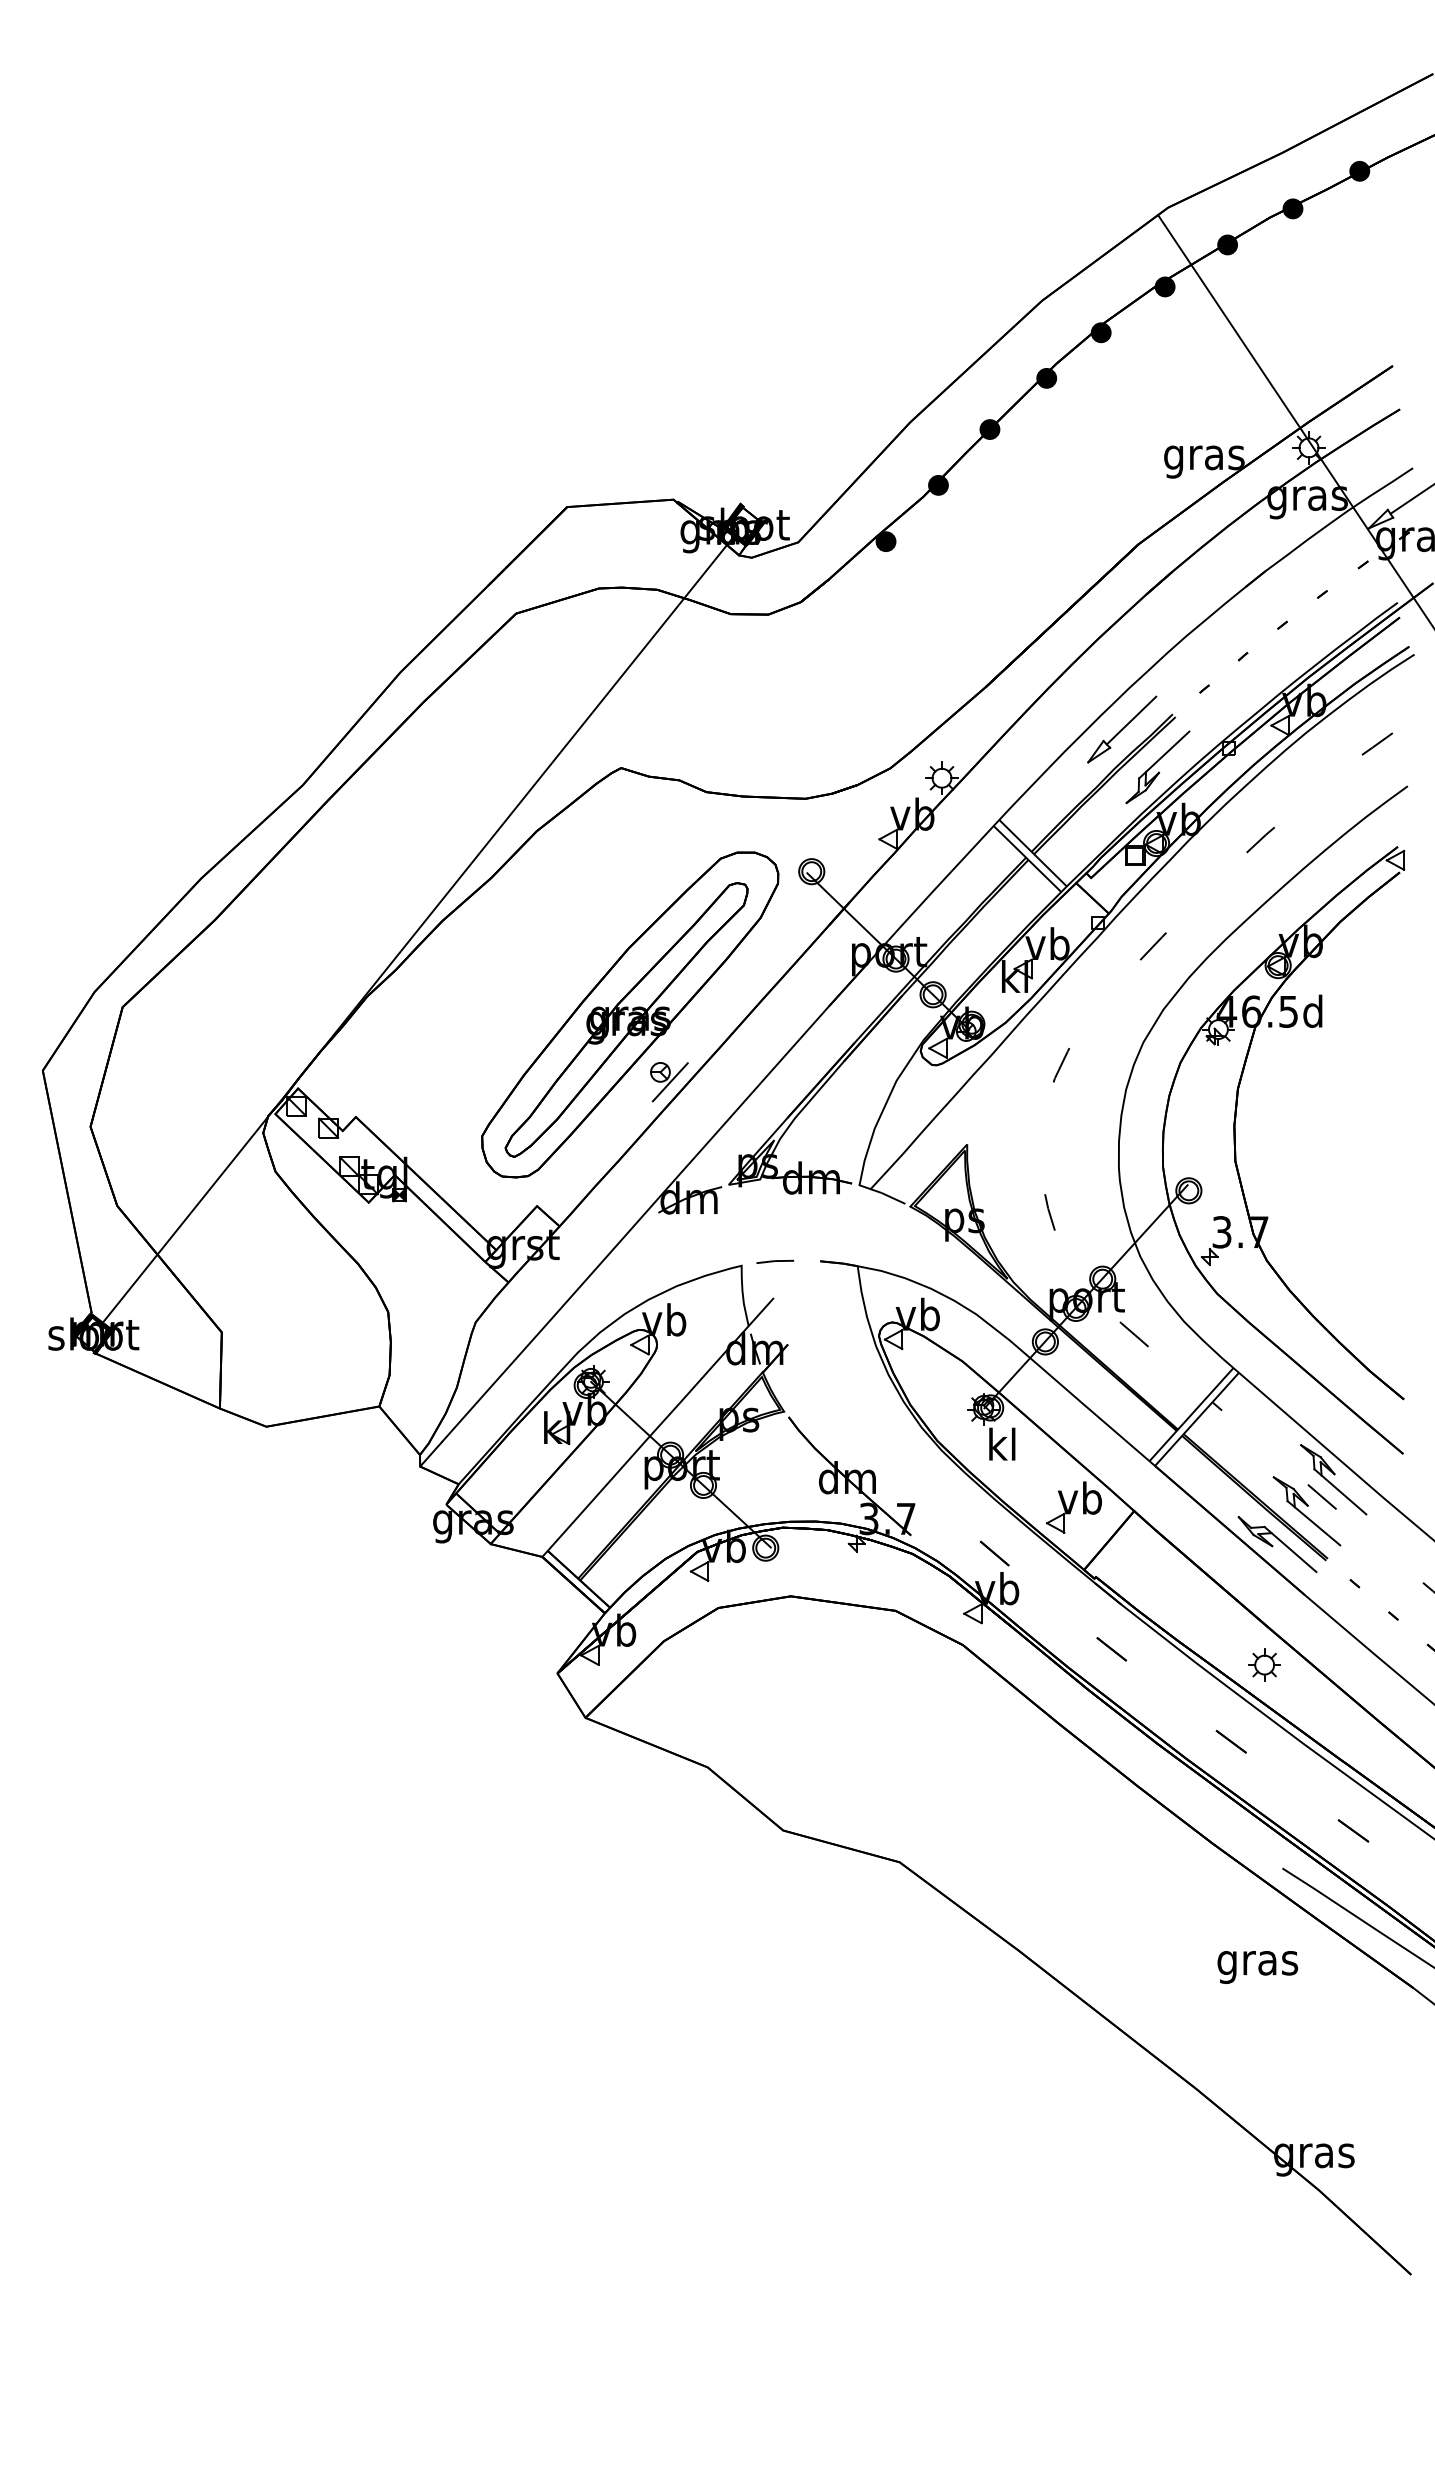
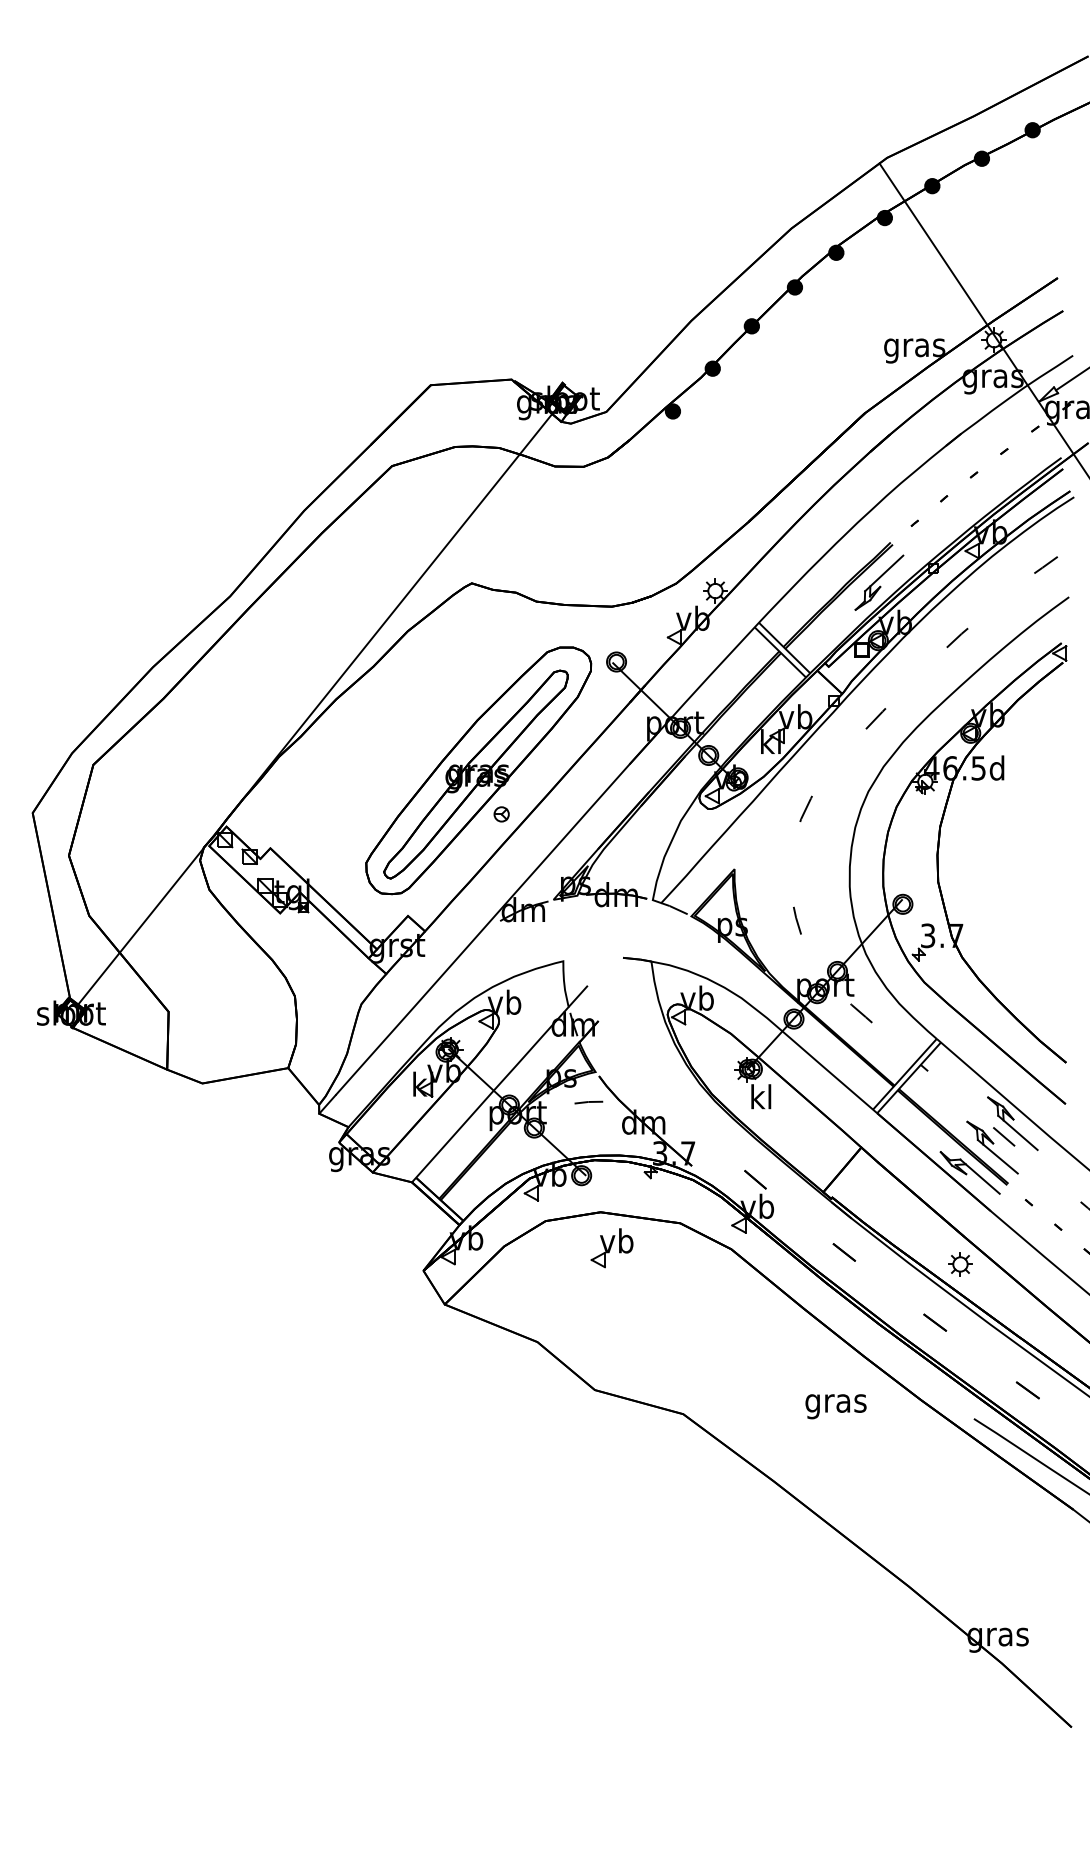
part: (1122, 729) -> (852, 554), removed
line: (669, 1082) -> (508, 822), removed
line: (775, 1261) -> (589, 1102), moved
part: (1073, 1507) -> (611, 1248), moved
text: (1257, 1967) -> (835, 1406), moved

